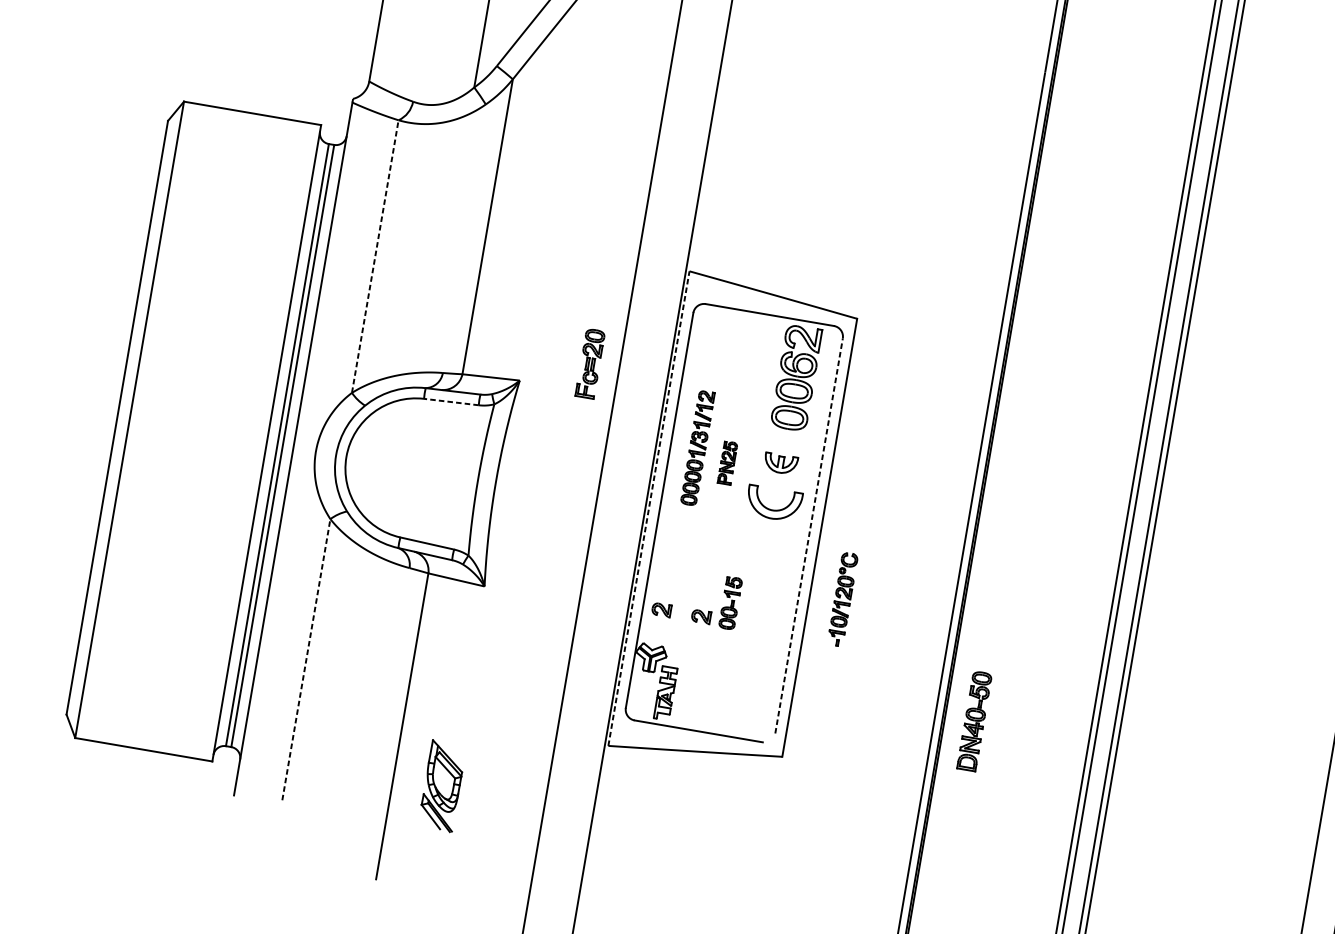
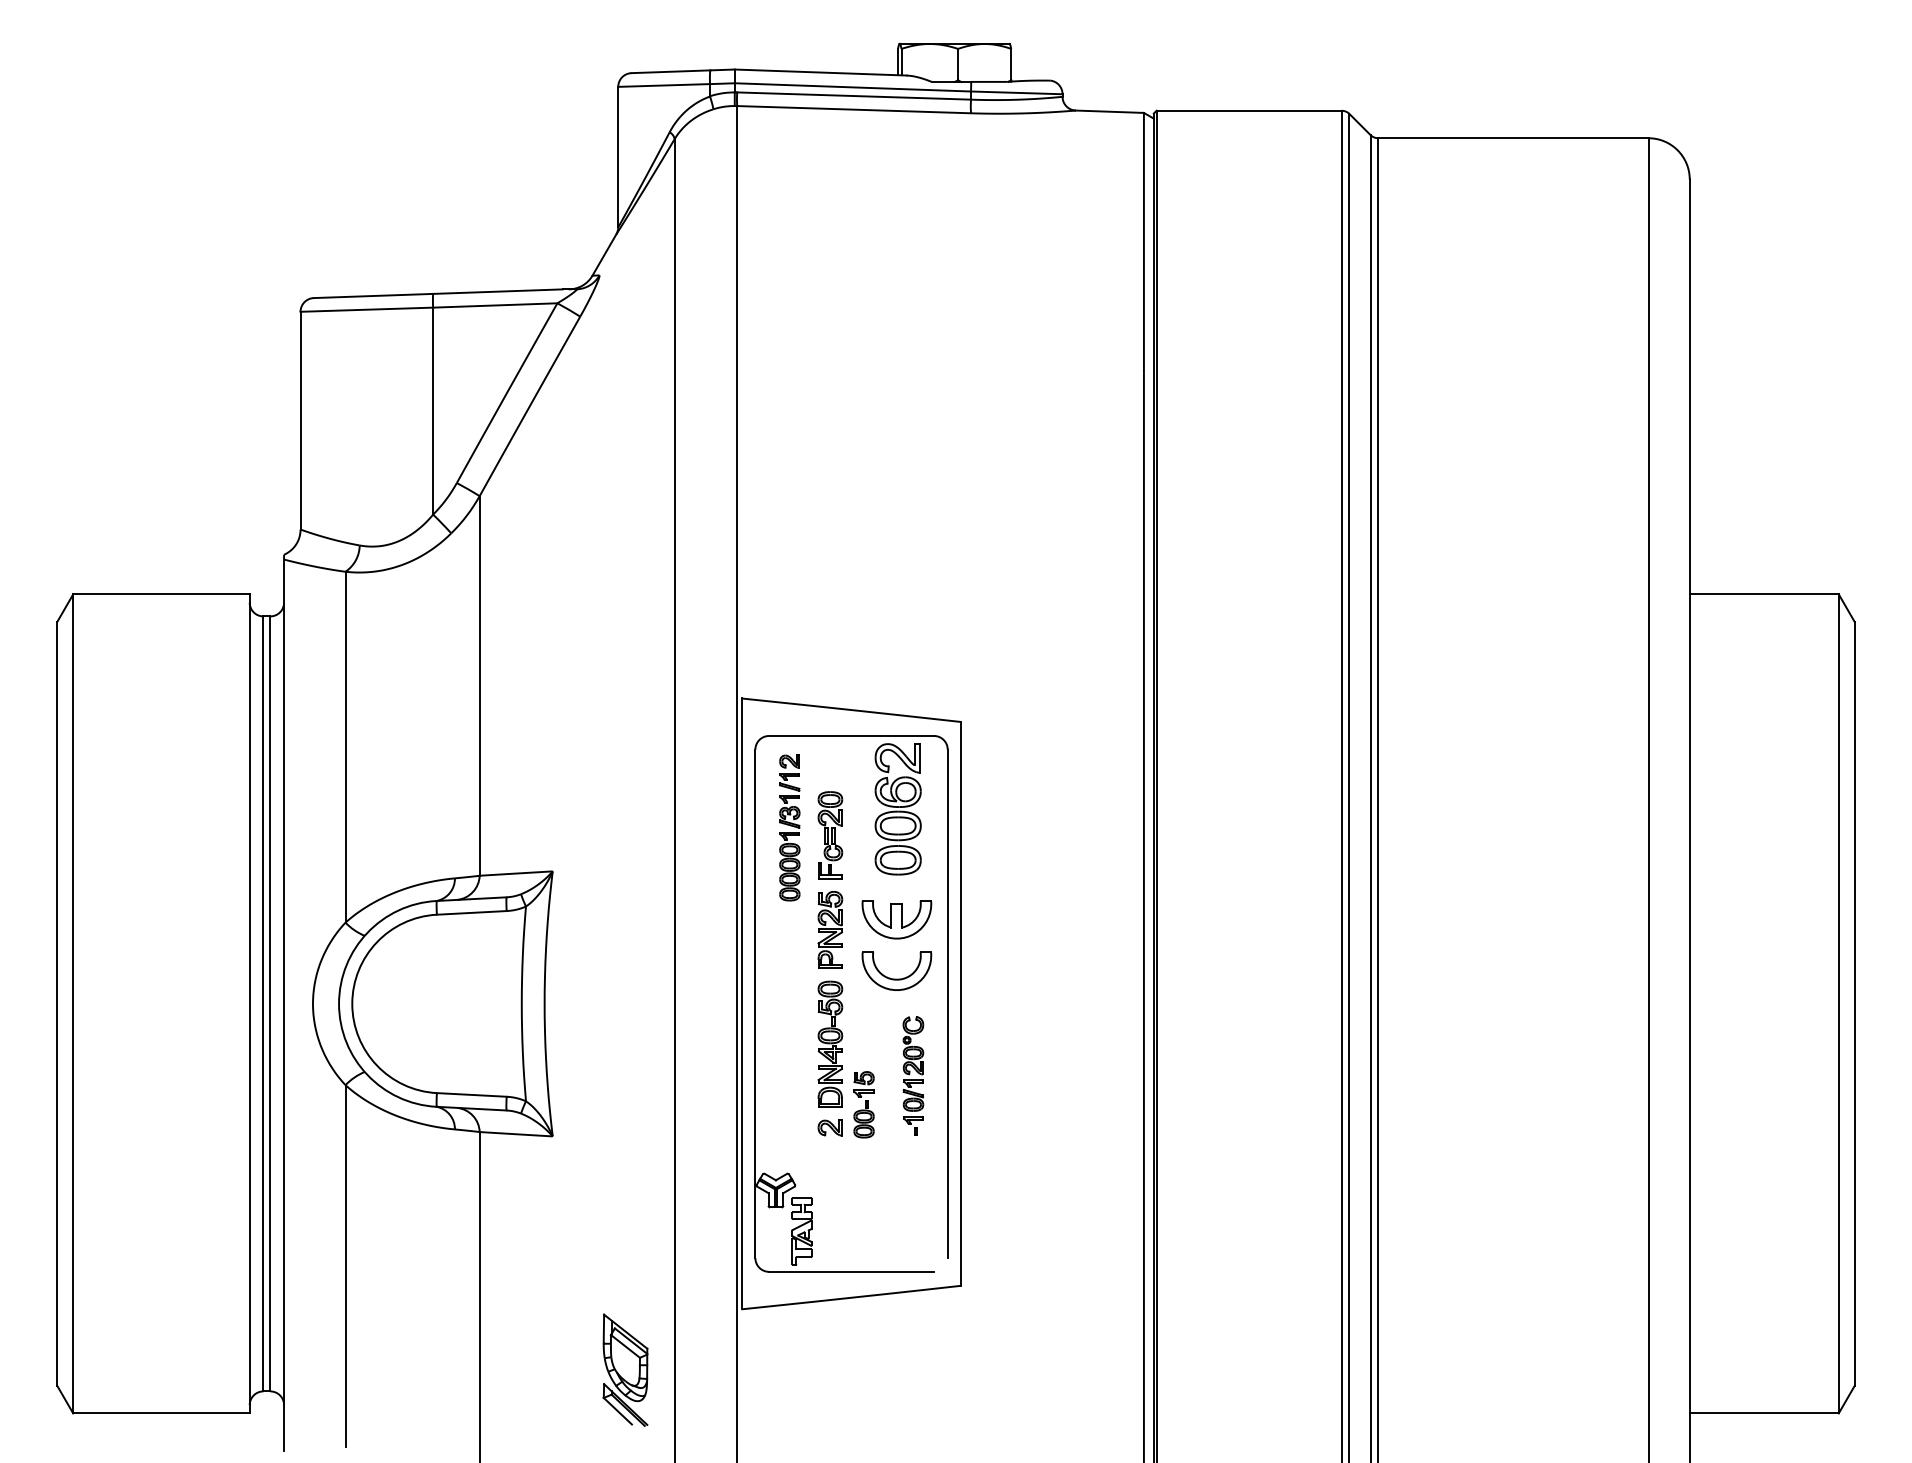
line: (375, 256) -> (345, 746), dashed -> solid
part: (590, 363) -> (830, 835), moved
line: (451, 401) -> (471, 912), dashed -> solid
part: (697, 447) -> (789, 827), moved
part: (727, 462) -> (830, 929), size x1.43
part: (780, 463) -> (896, 919), size x1.67
line: (648, 508) -> (741, 1003), dashed -> solid
line: (808, 535) -> (947, 1003), dashed -> solid
part: (842, 599) -> (913, 1075), moved
part: (661, 609) -> (778, 1127), removed
line: (306, 660) -> (345, 1266), dashed -> solid
part: (974, 720) -> (830, 1043), moved
part: (442, 785) -> (625, 1369), moved

